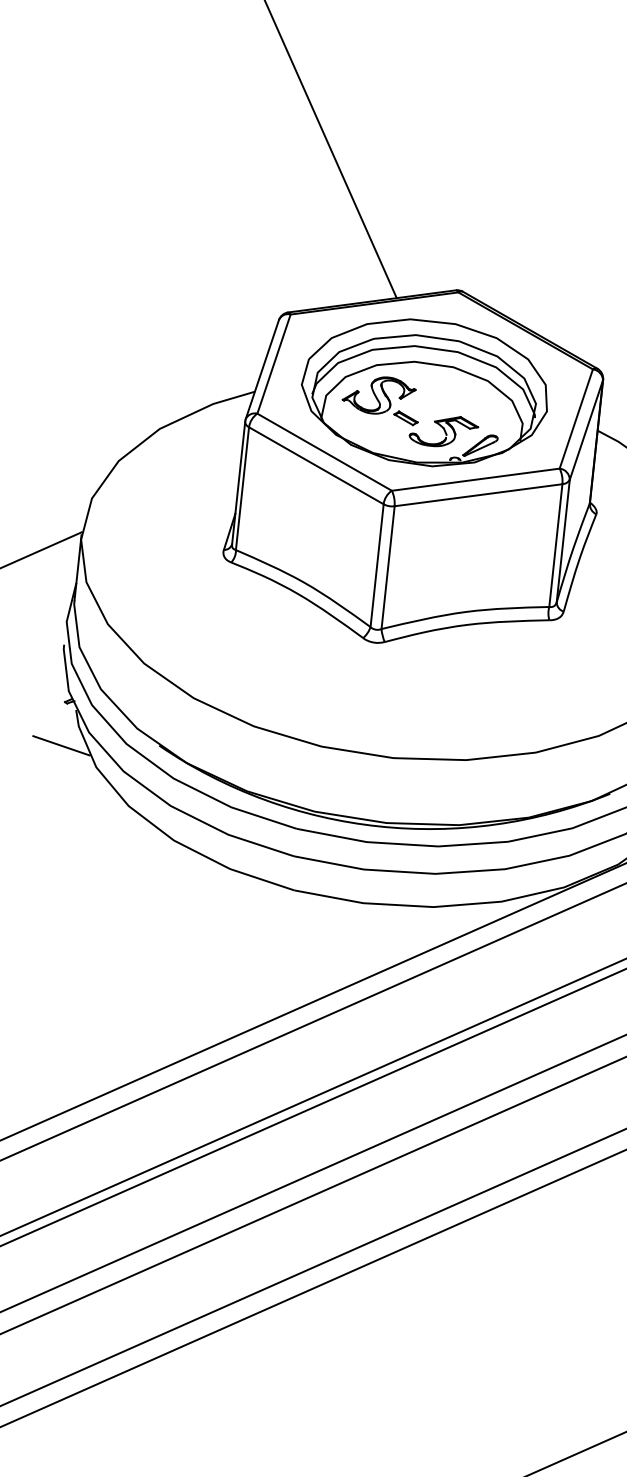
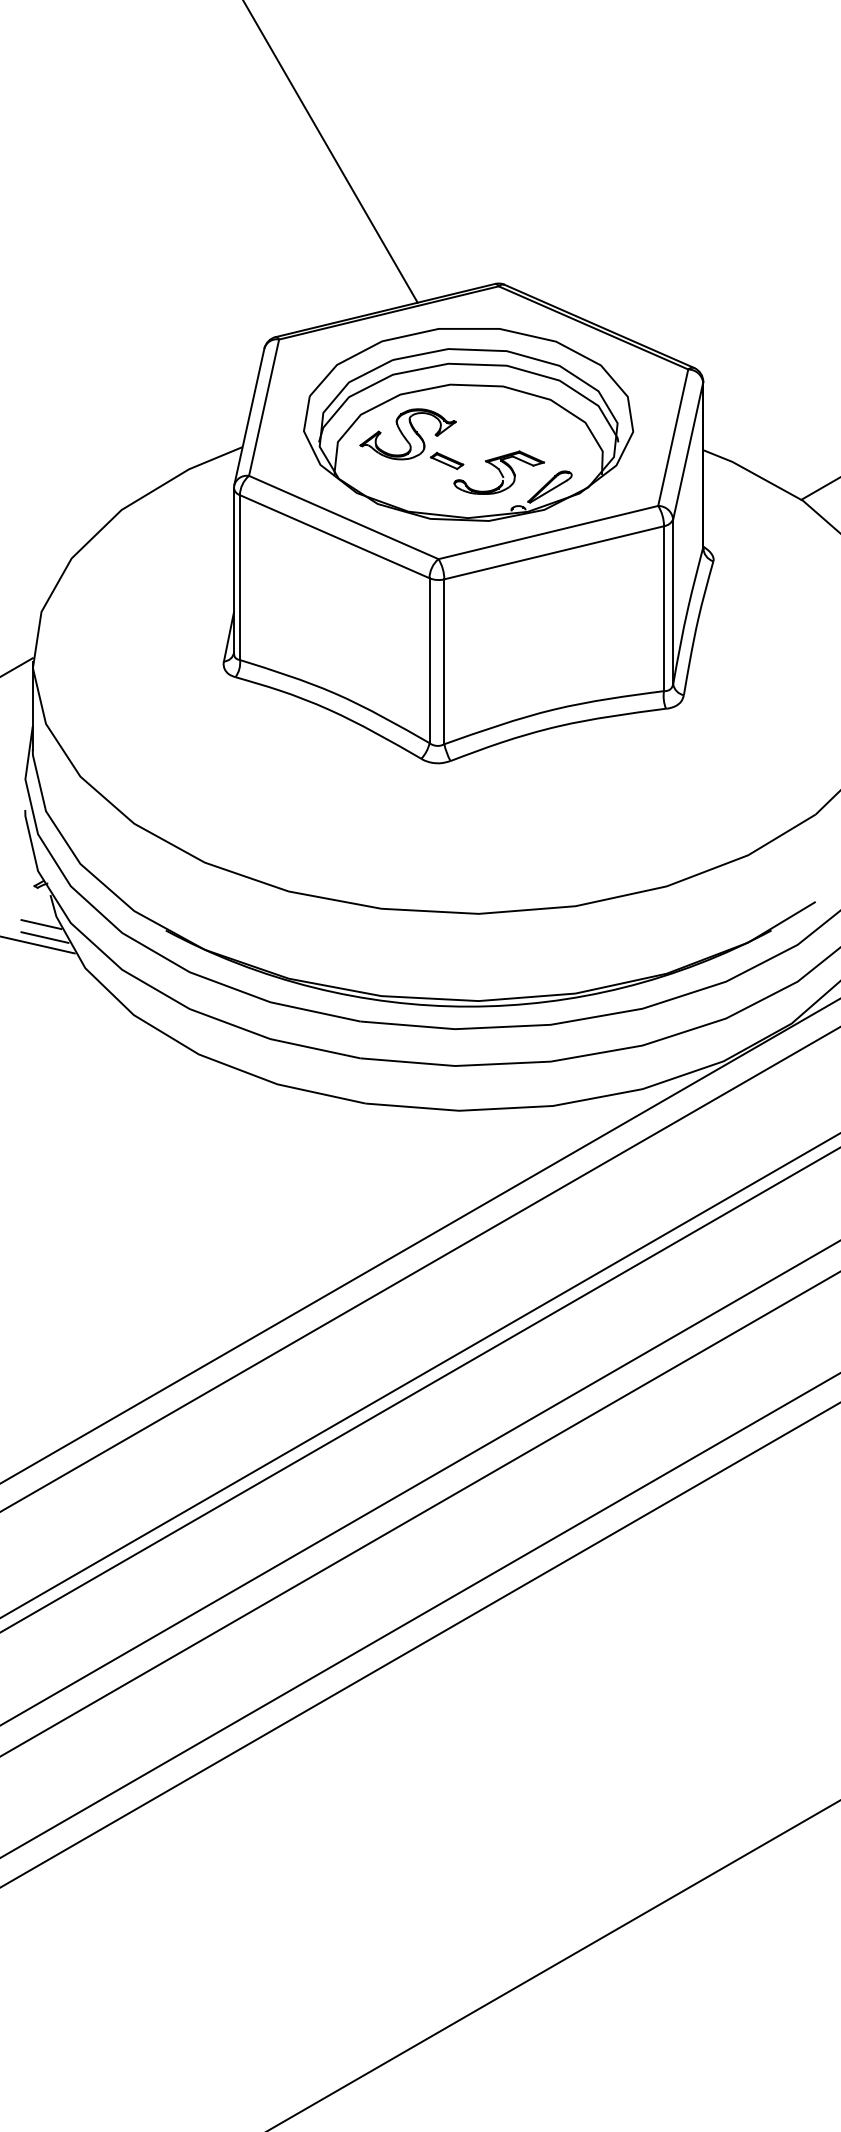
line: (67, 731) -> (41, 924), added
line: (68, 741) -> (44, 937), added

